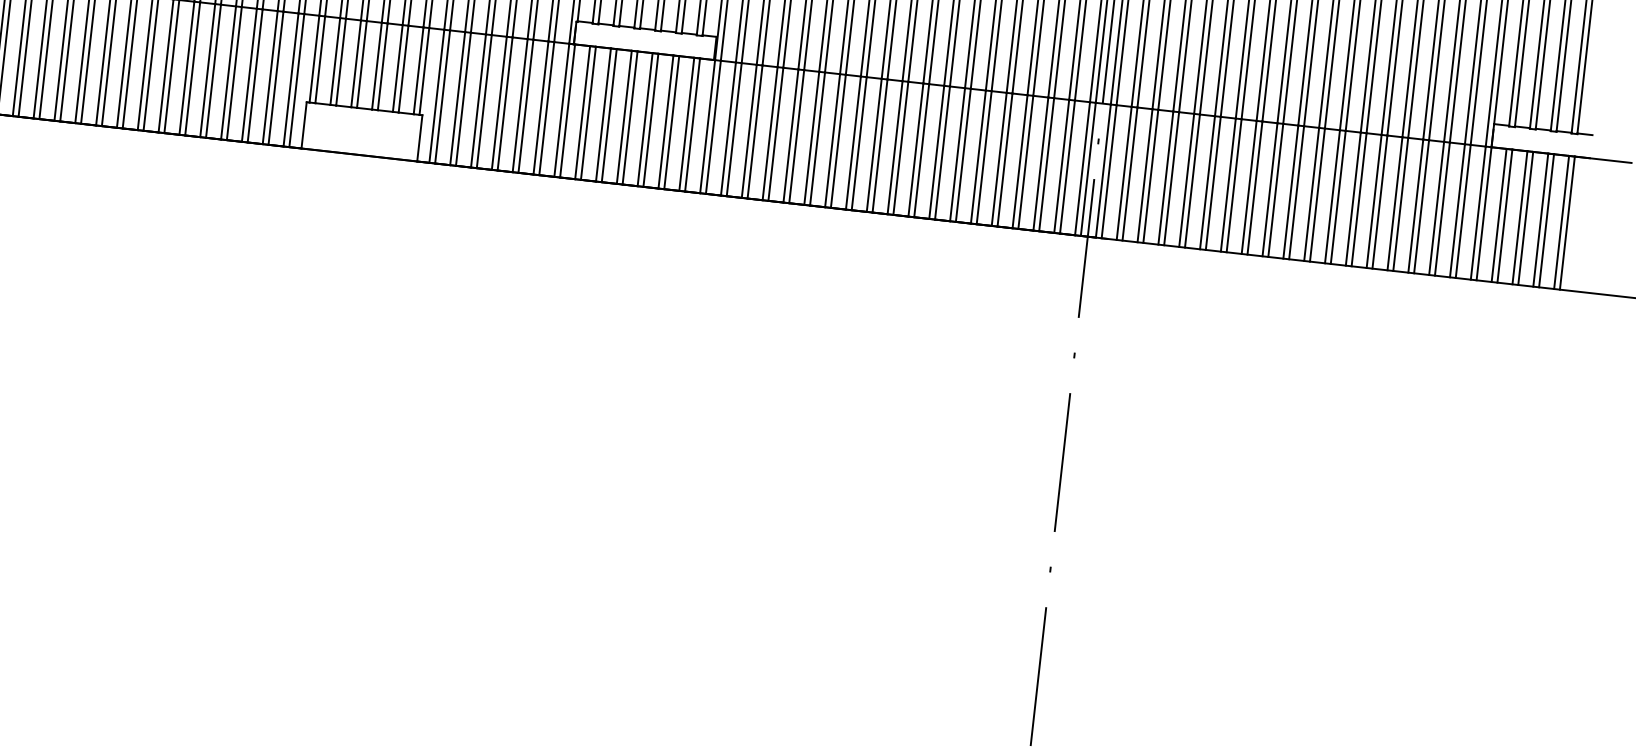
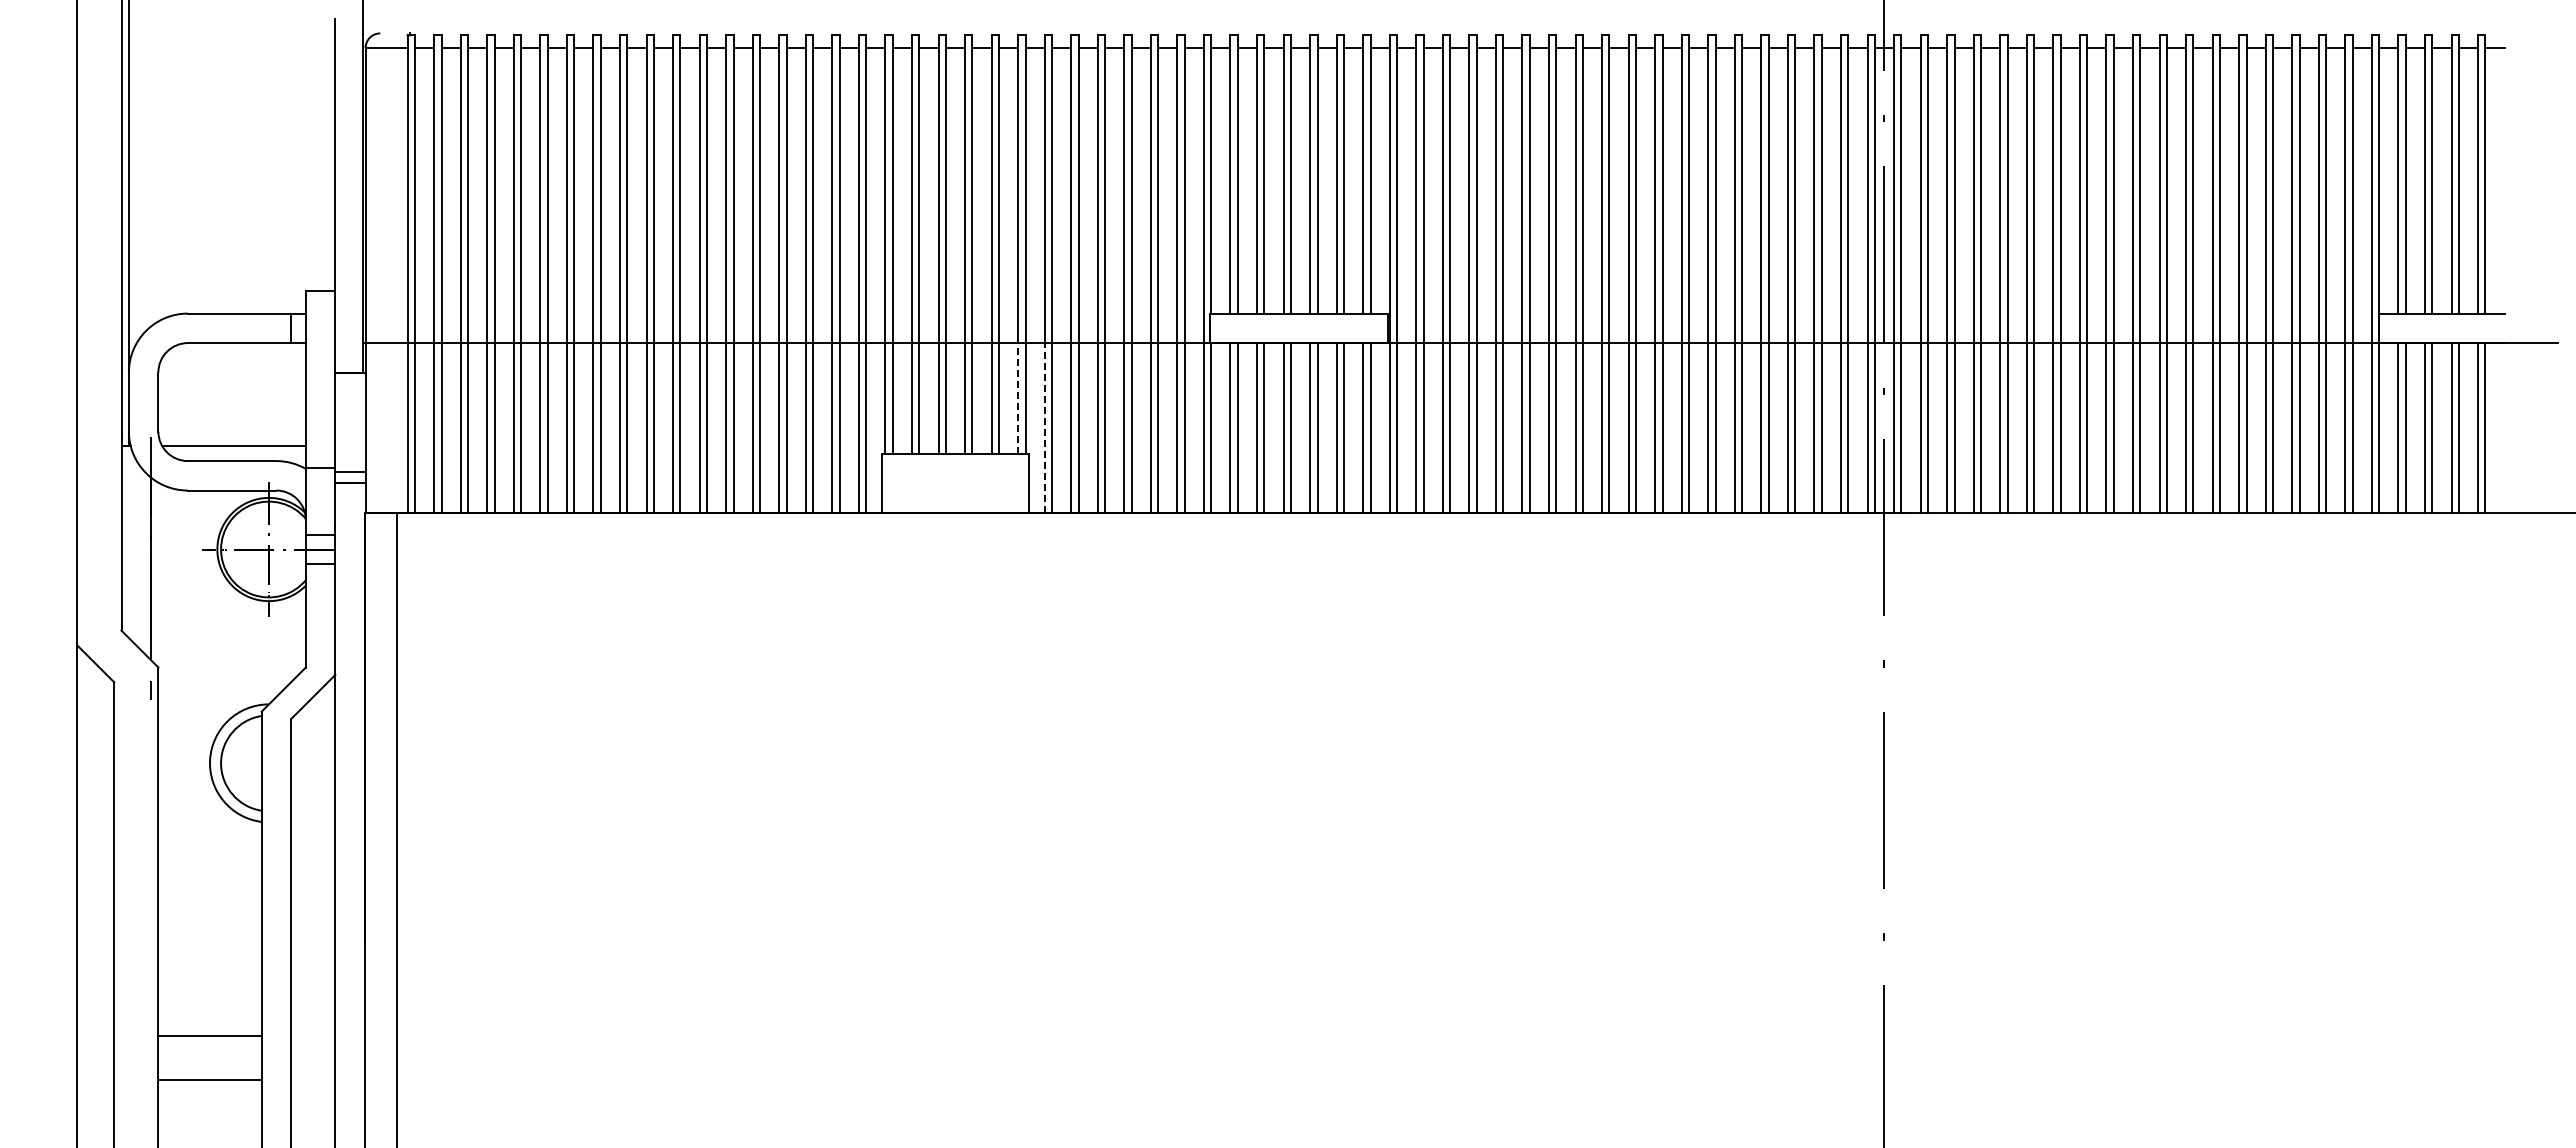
line: (418, 70) -> (1018, 397), solid -> dashed
line: (436, 96) -> (1044, 427), solid -> dashed

